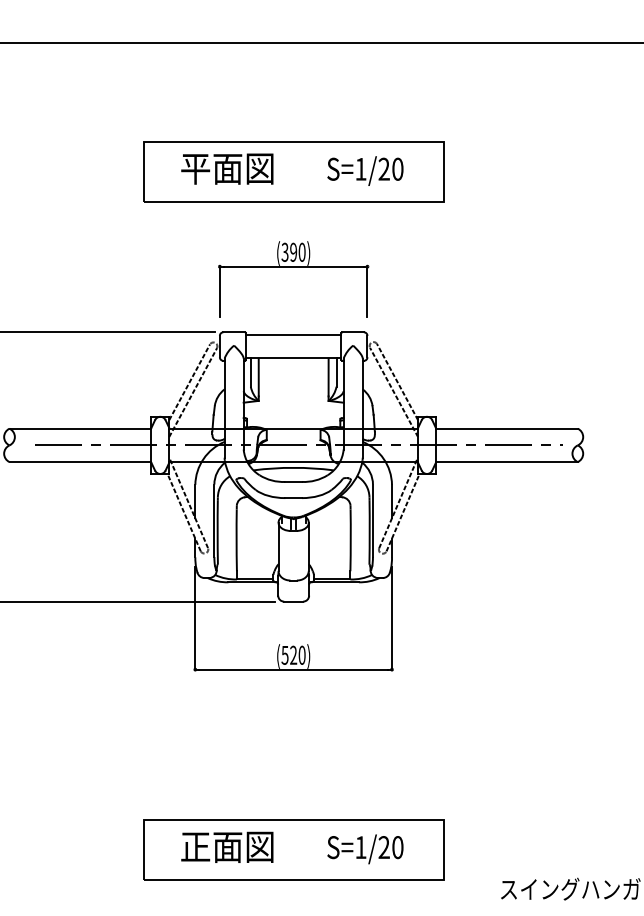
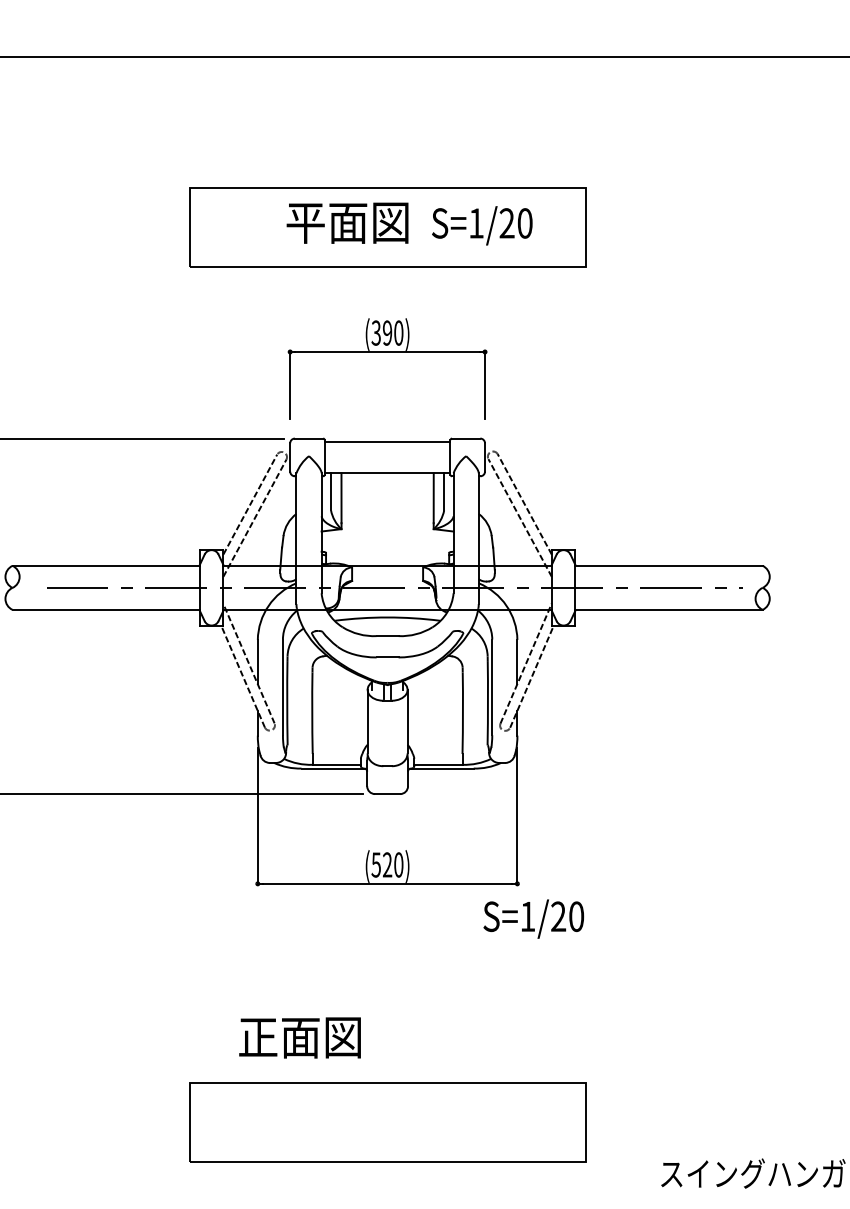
text: (227, 168) -> (347, 222), moved
text: (227, 846) -> (300, 1036), moved
text: (365, 849) -> (533, 919), moved

